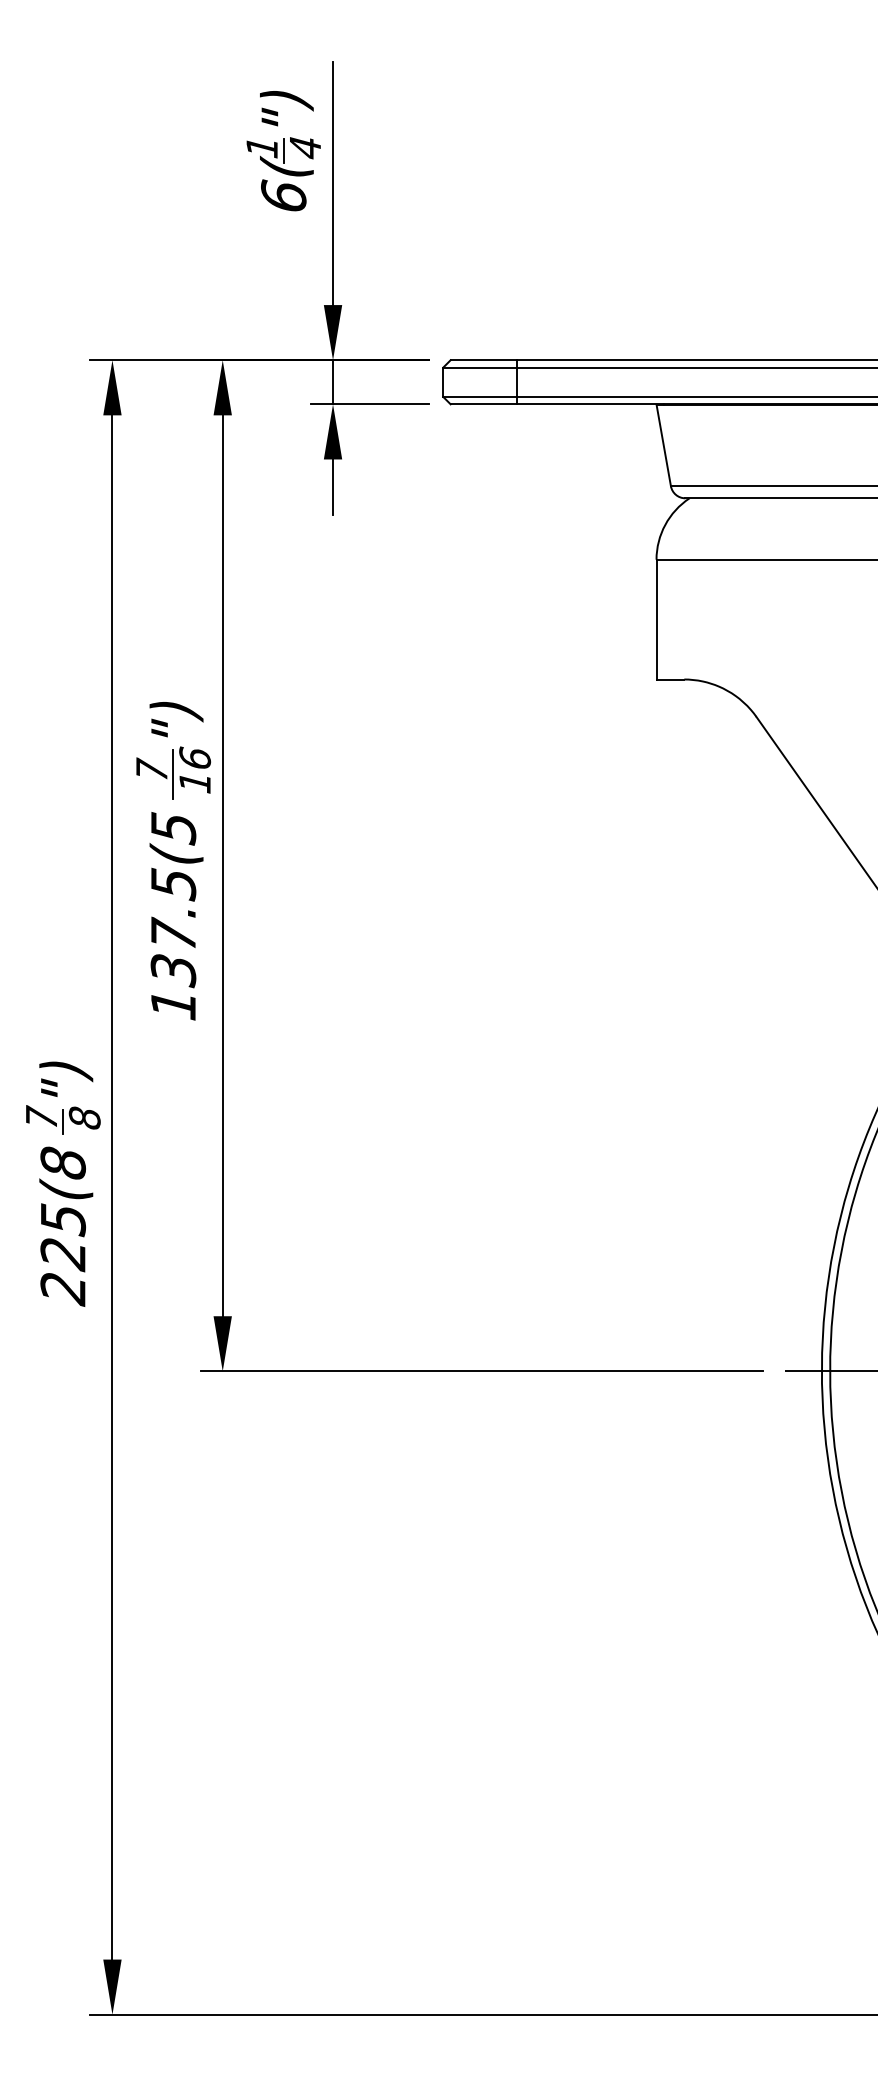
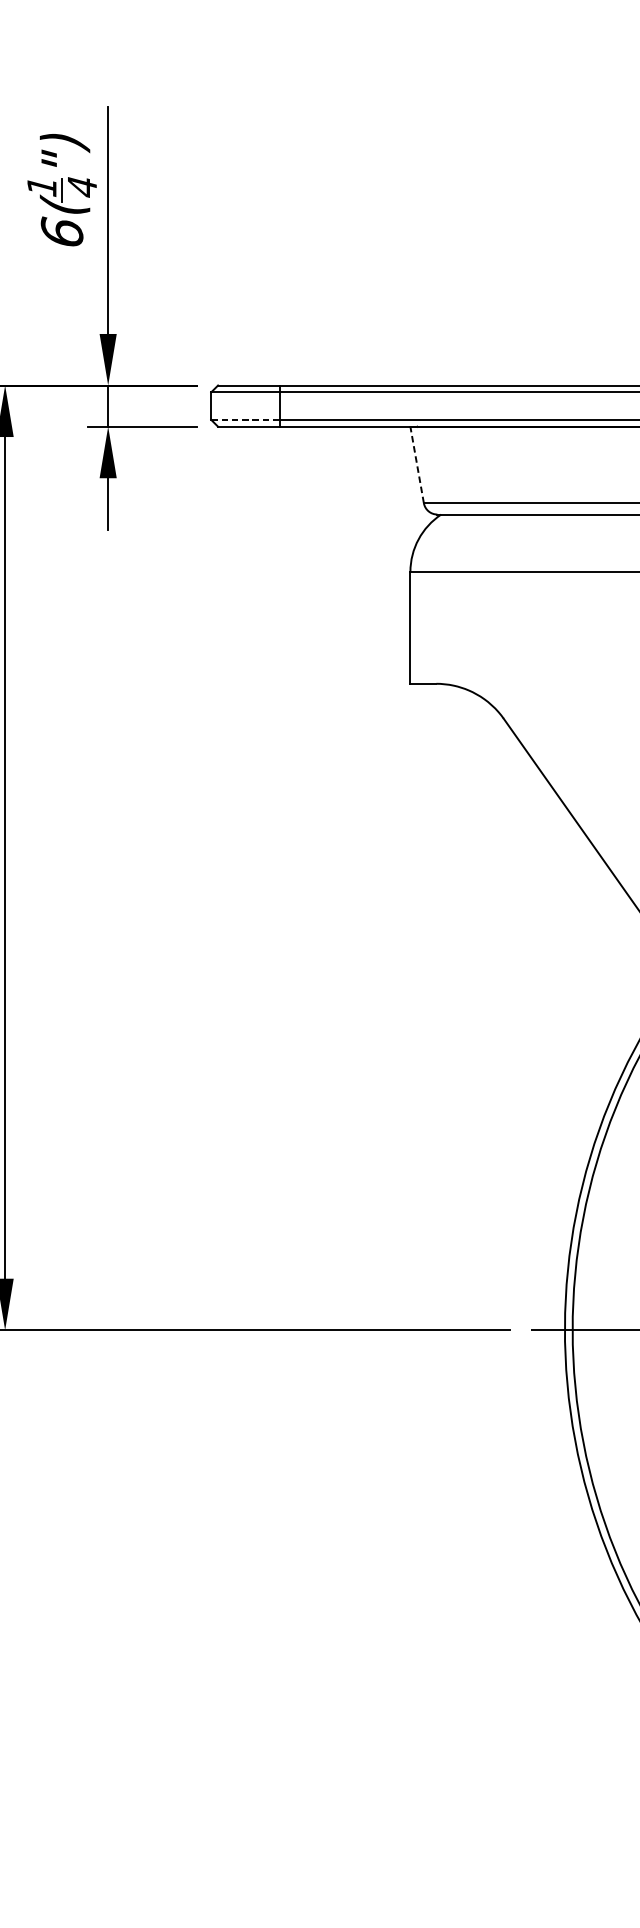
line: (480, 396) -> (245, 419), solid -> dashed
line: (663, 444) -> (416, 464), solid -> dashed

